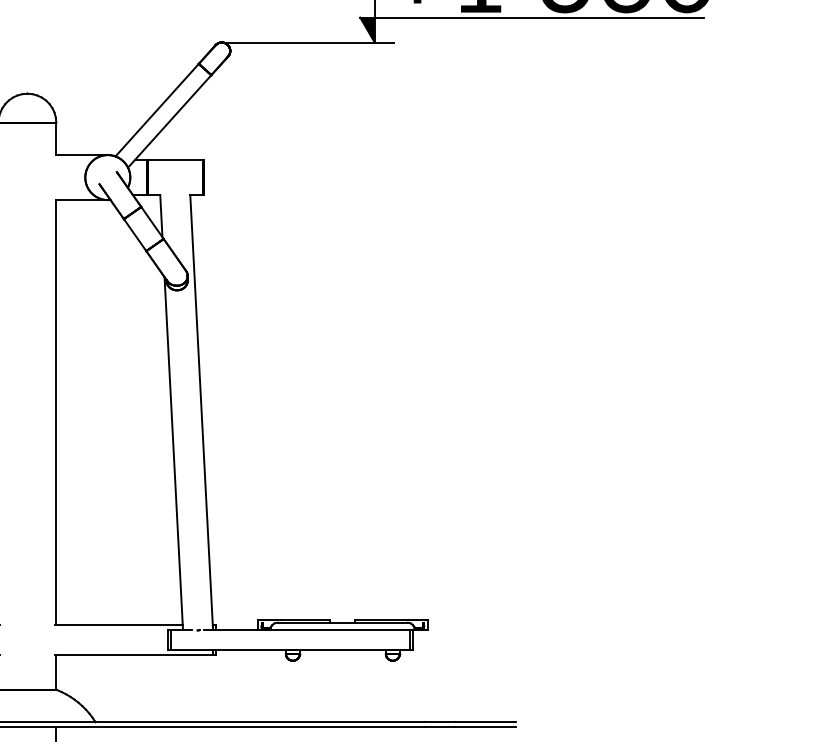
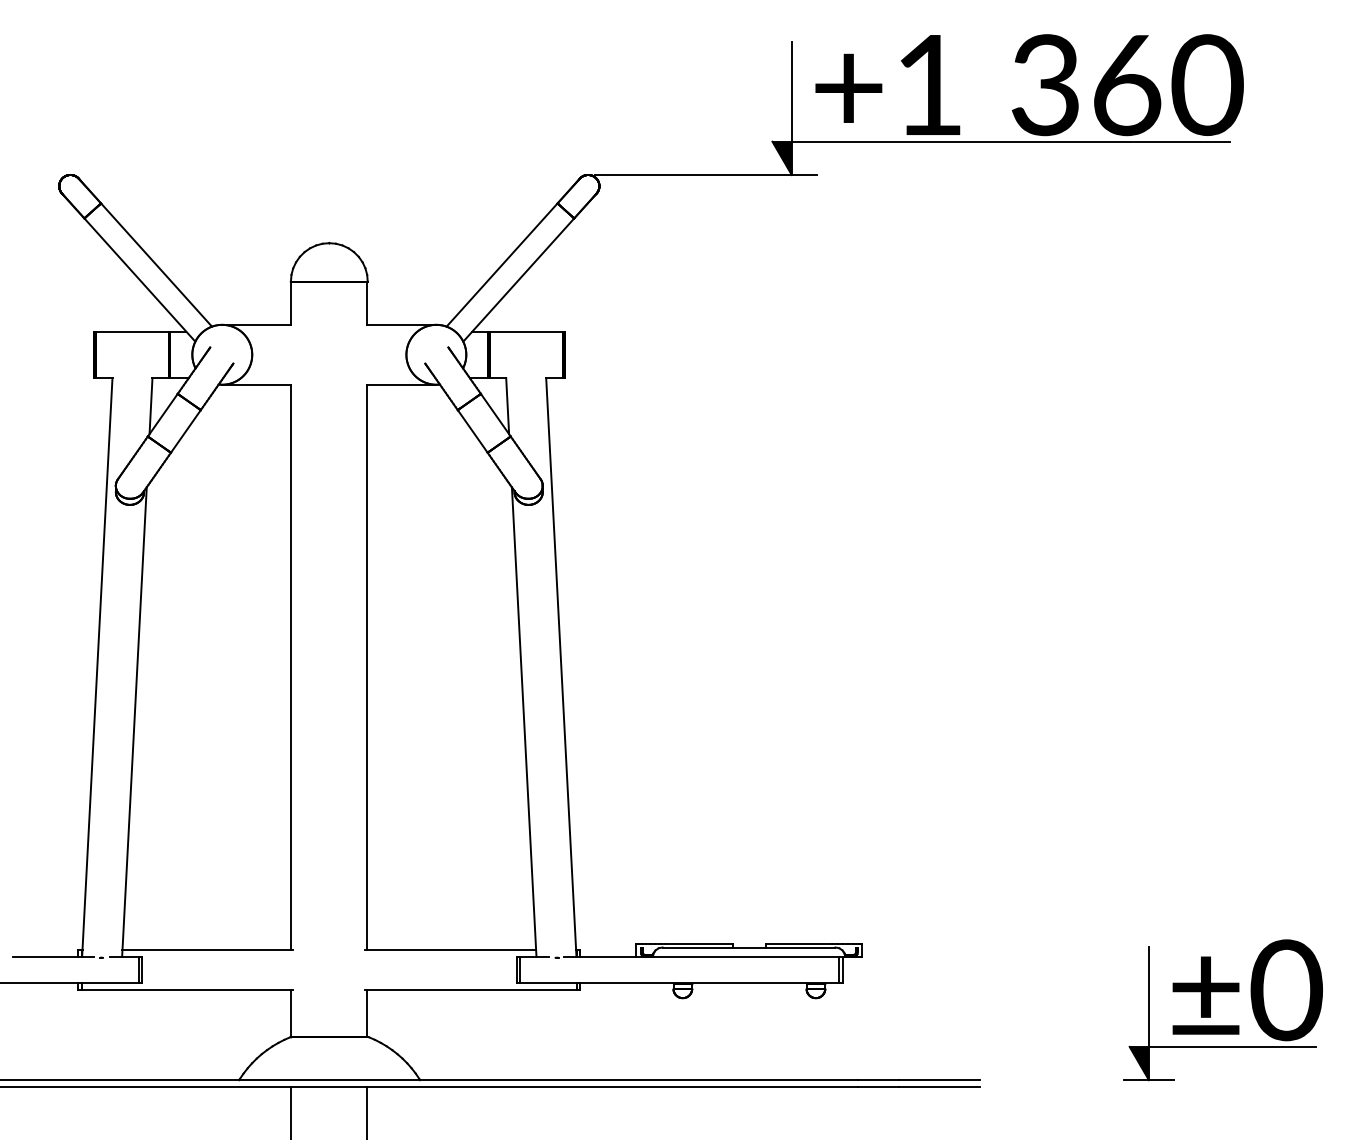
part: (689, 670) -> (1210, 1010), added

